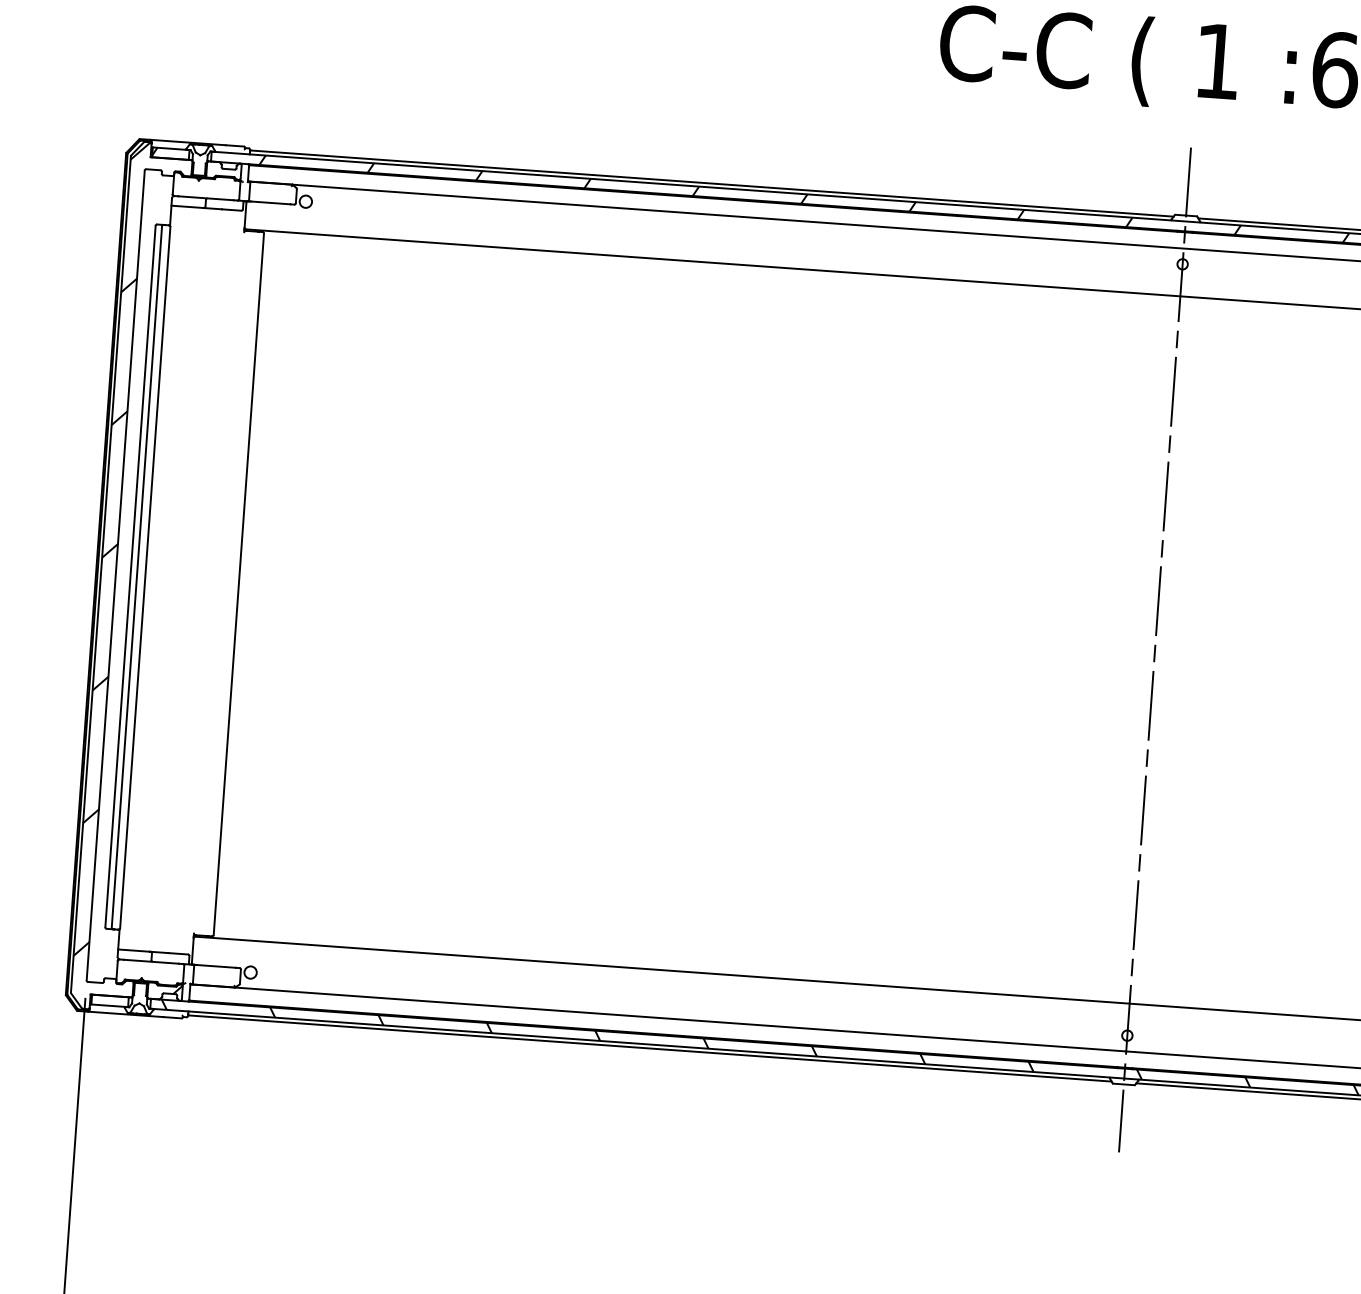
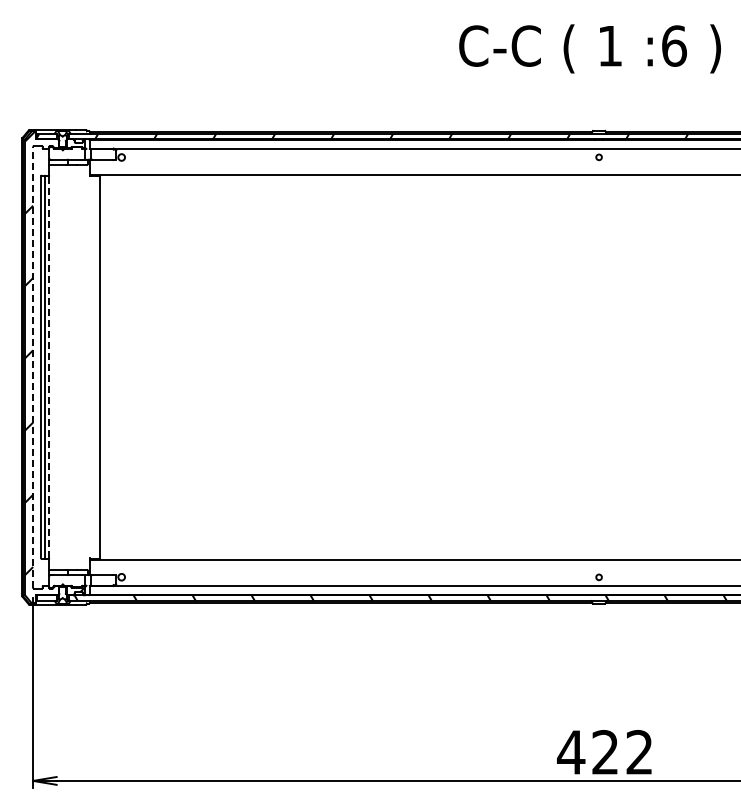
line: (116, 573) -> (33, 366), solid -> dashed
line: (145, 577) -> (49, 367), solid -> dashed
line: (1155, 648) -> (599, 366), removed

